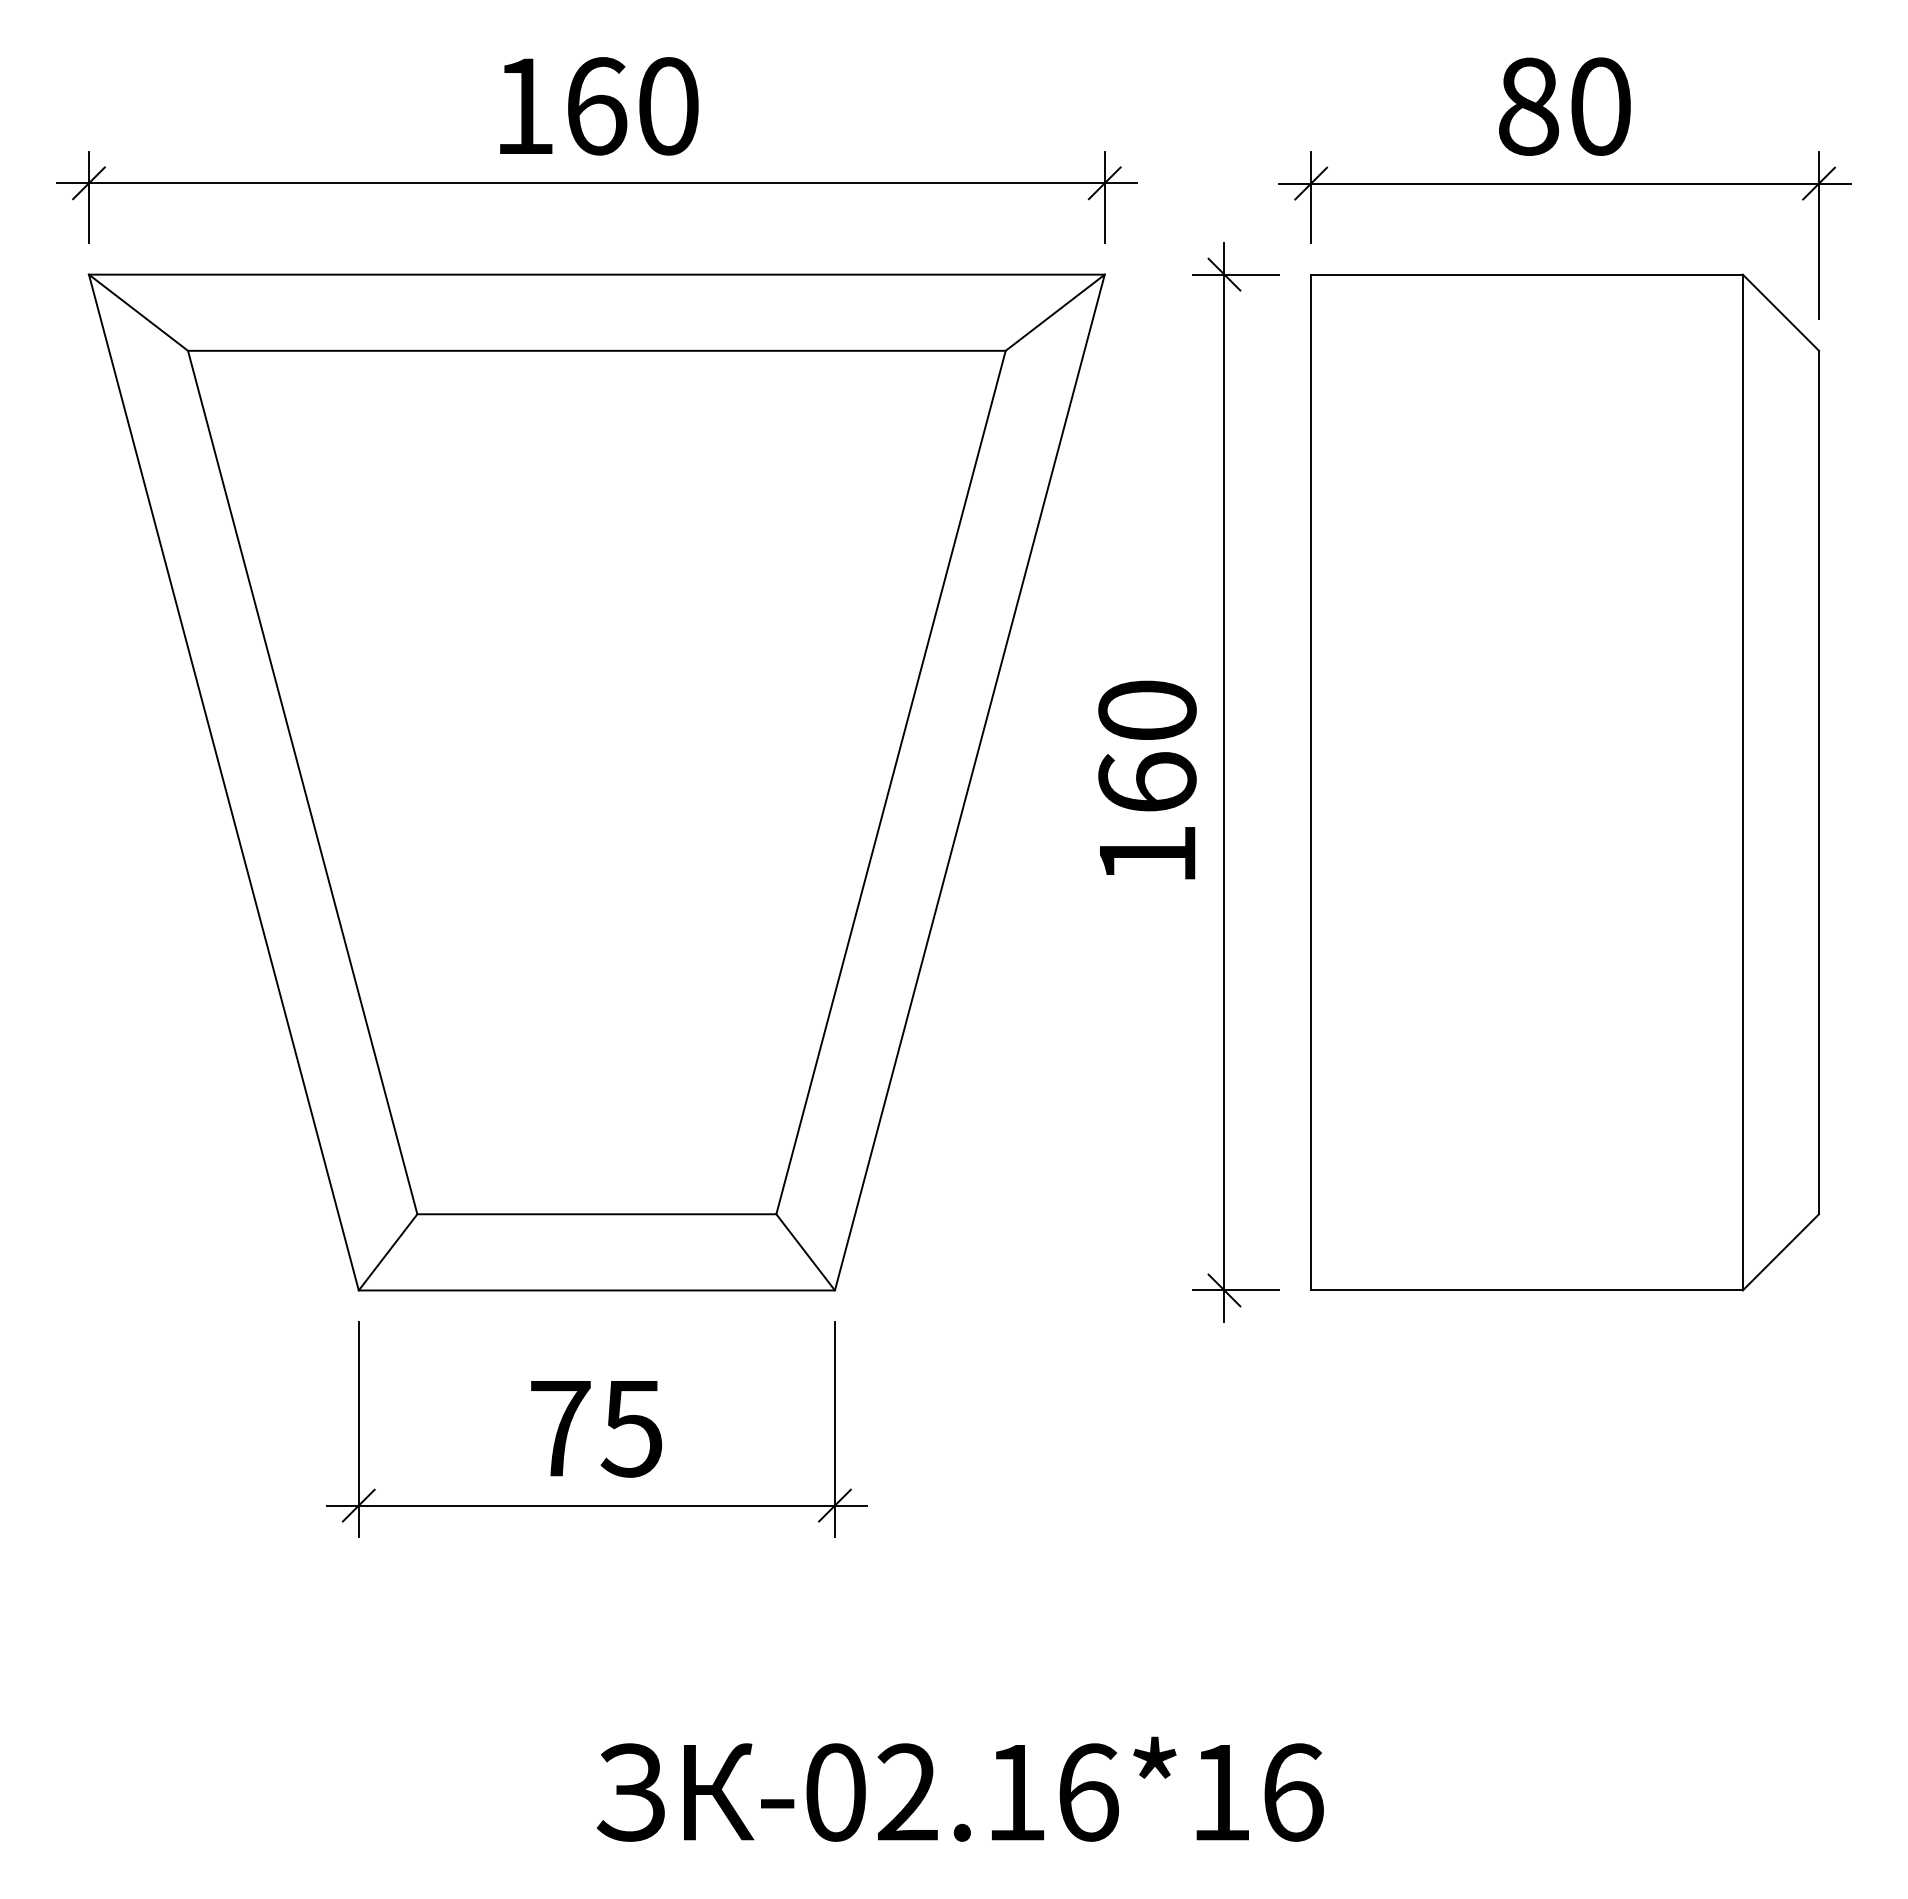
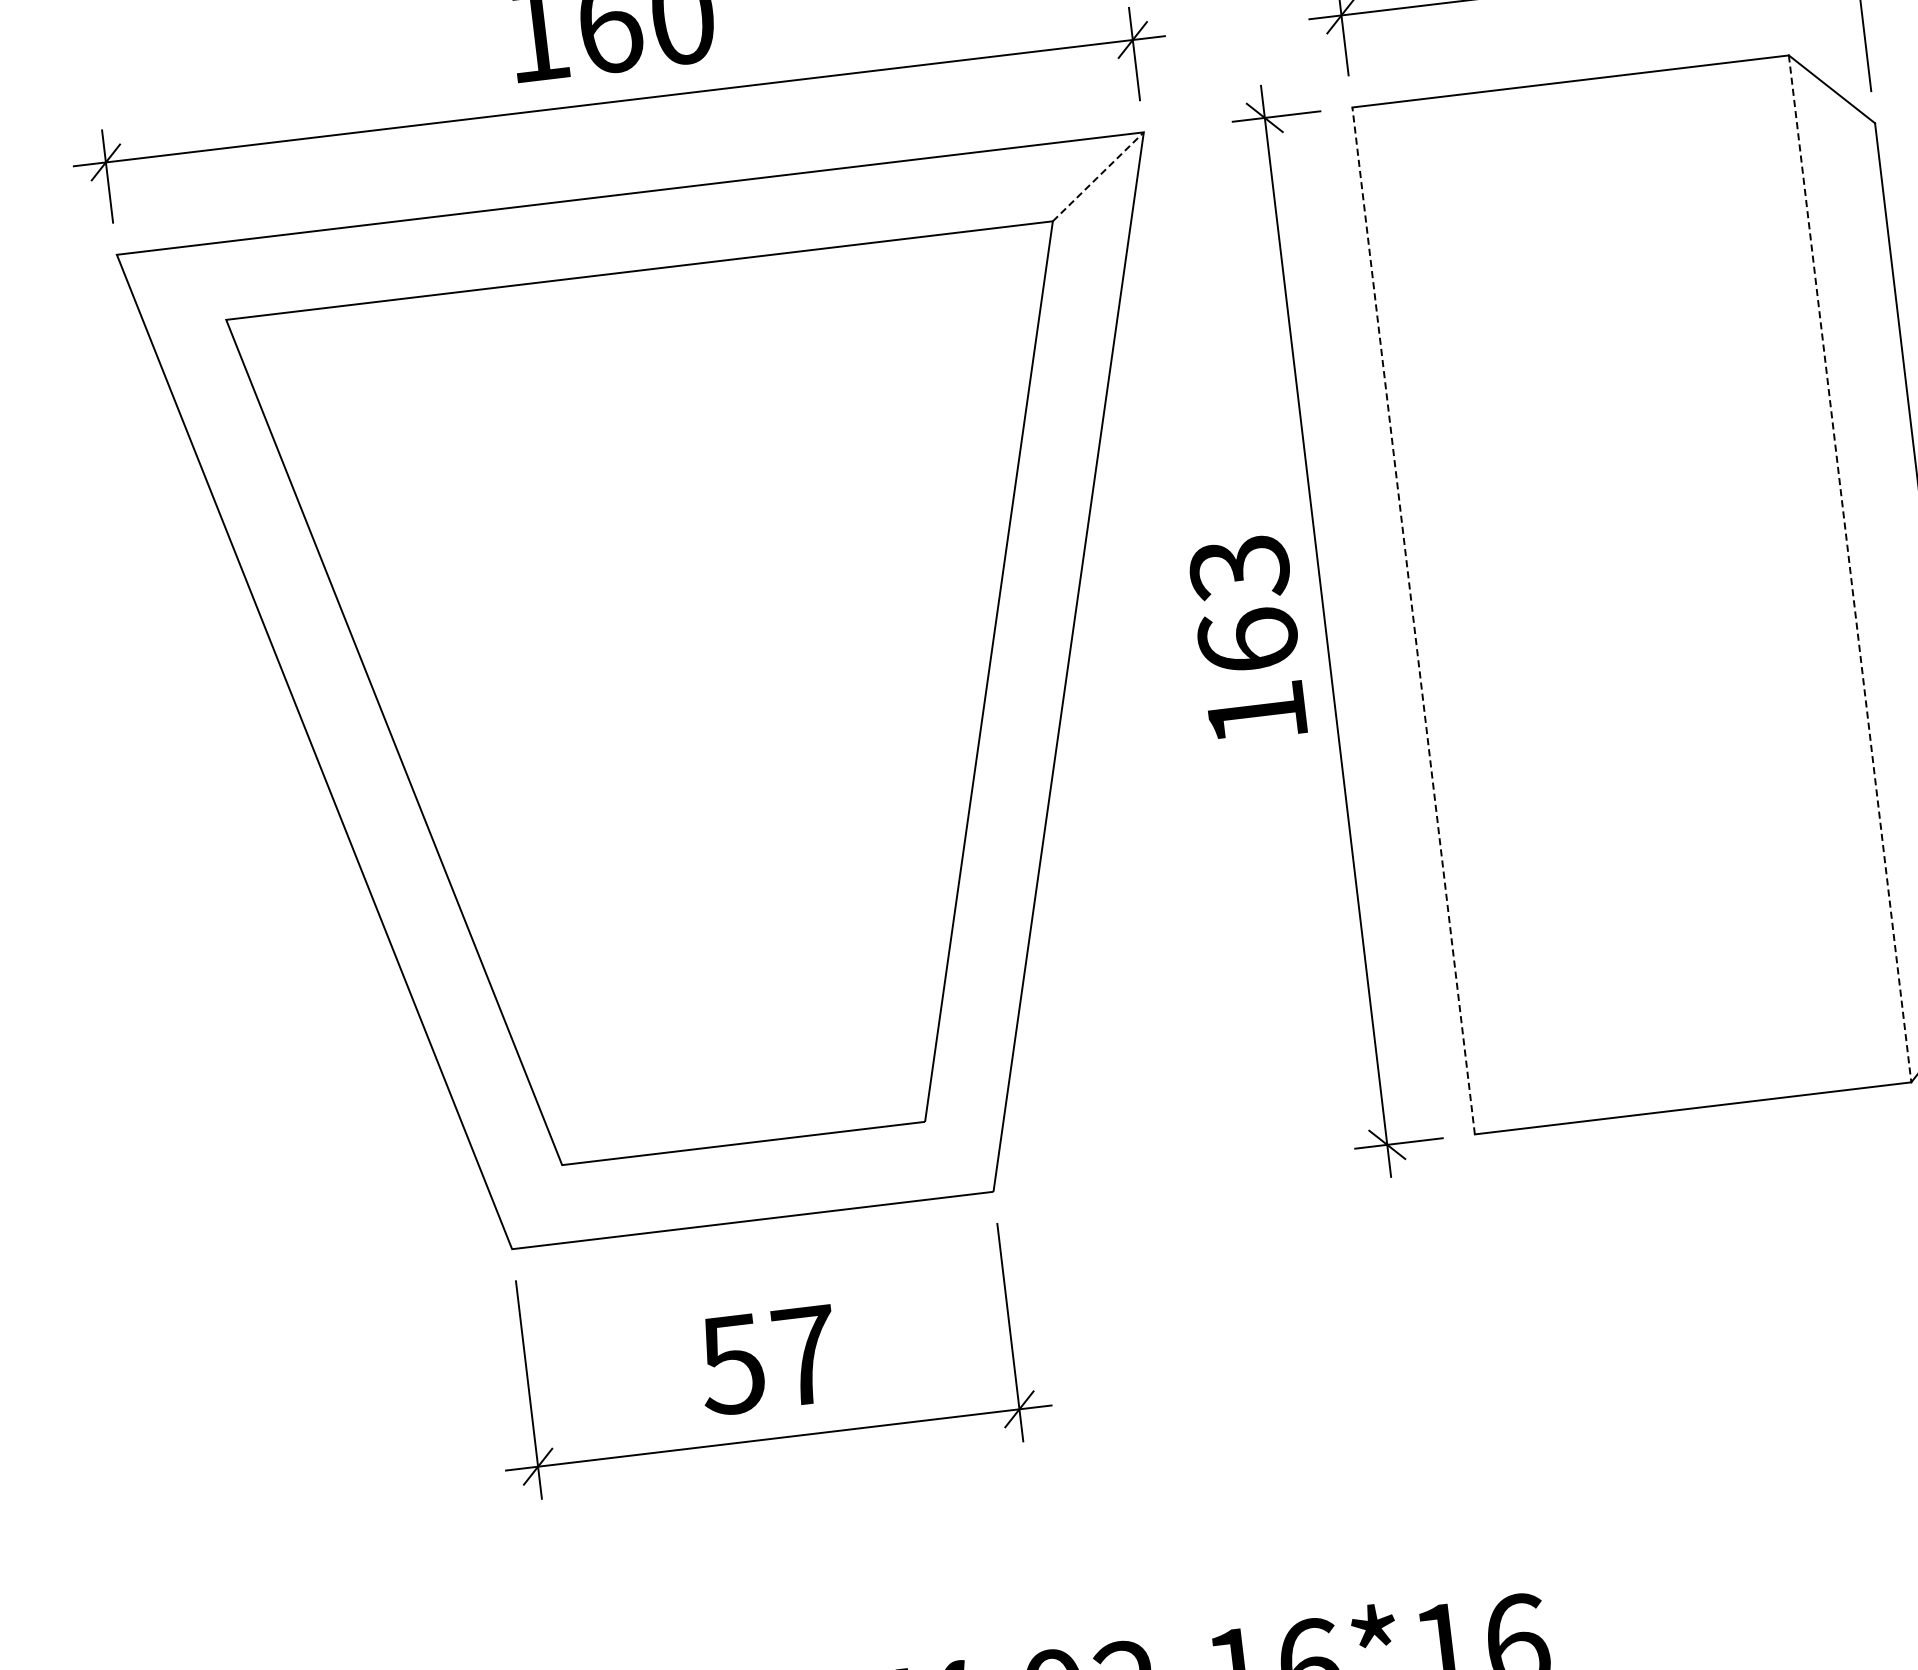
line: (138, 312) -> (171, 287), removed
line: (1055, 312) -> (1098, 176), solid -> dashed
text: (1147, 711) -> (1239, 568), 160 -> 163
line: (1311, 782) -> (1414, 620), solid -> dashed
line: (1742, 782) -> (1849, 568), solid -> dashed
line: (387, 1252) -> (536, 1207), removed
line: (805, 1252) -> (959, 1156), removed
text: (595, 1429) -> (768, 1361), 75 -> 57

